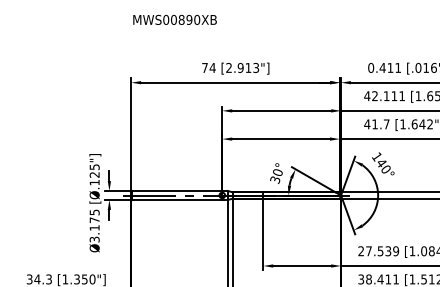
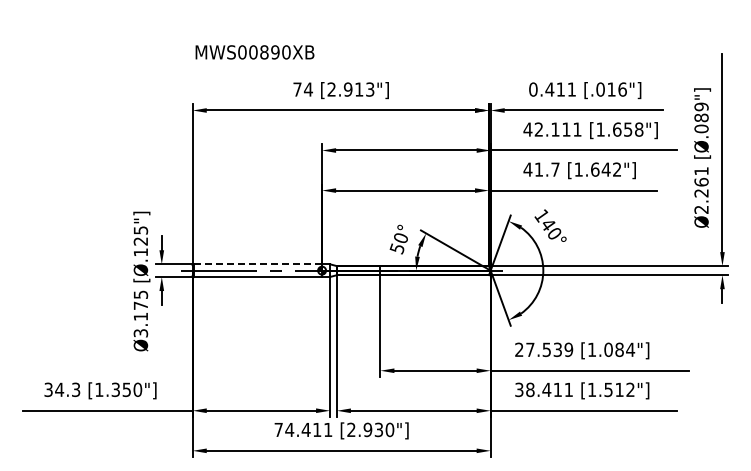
text: (174, 20) -> (254, 52), moved
text: (274, 179) -> (396, 247), 30° -> 50°
line: (176, 191) -> (257, 264), solid -> dashed

